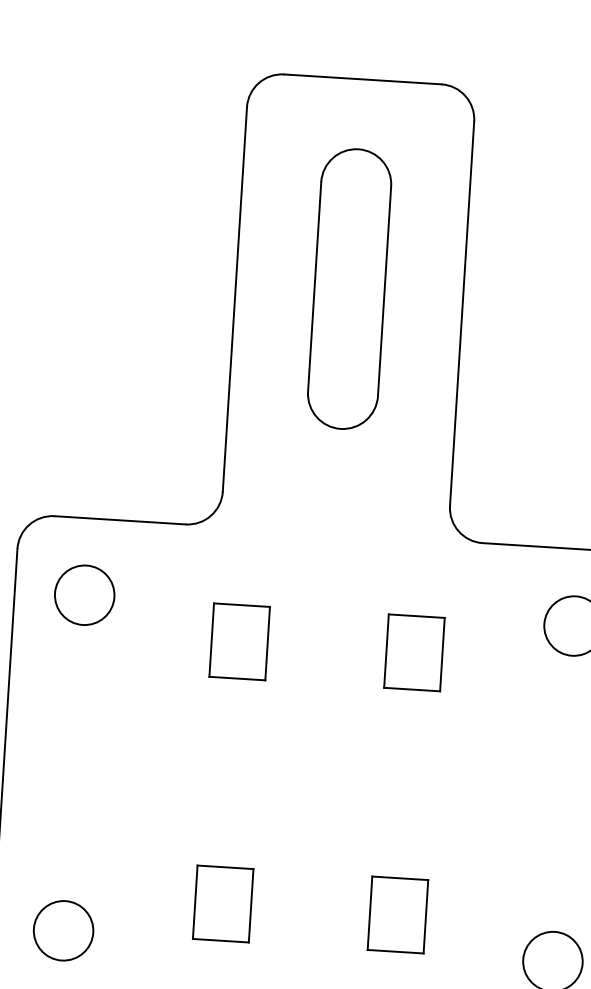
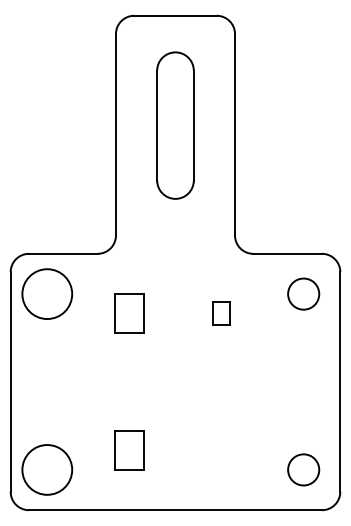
circle: (83, 593) -> (46, 293), size x1.6
part: (414, 653) -> (221, 313), size x0.6
part: (398, 914) -> (221, 450), removed
circle: (62, 929) -> (46, 469), size x1.6

